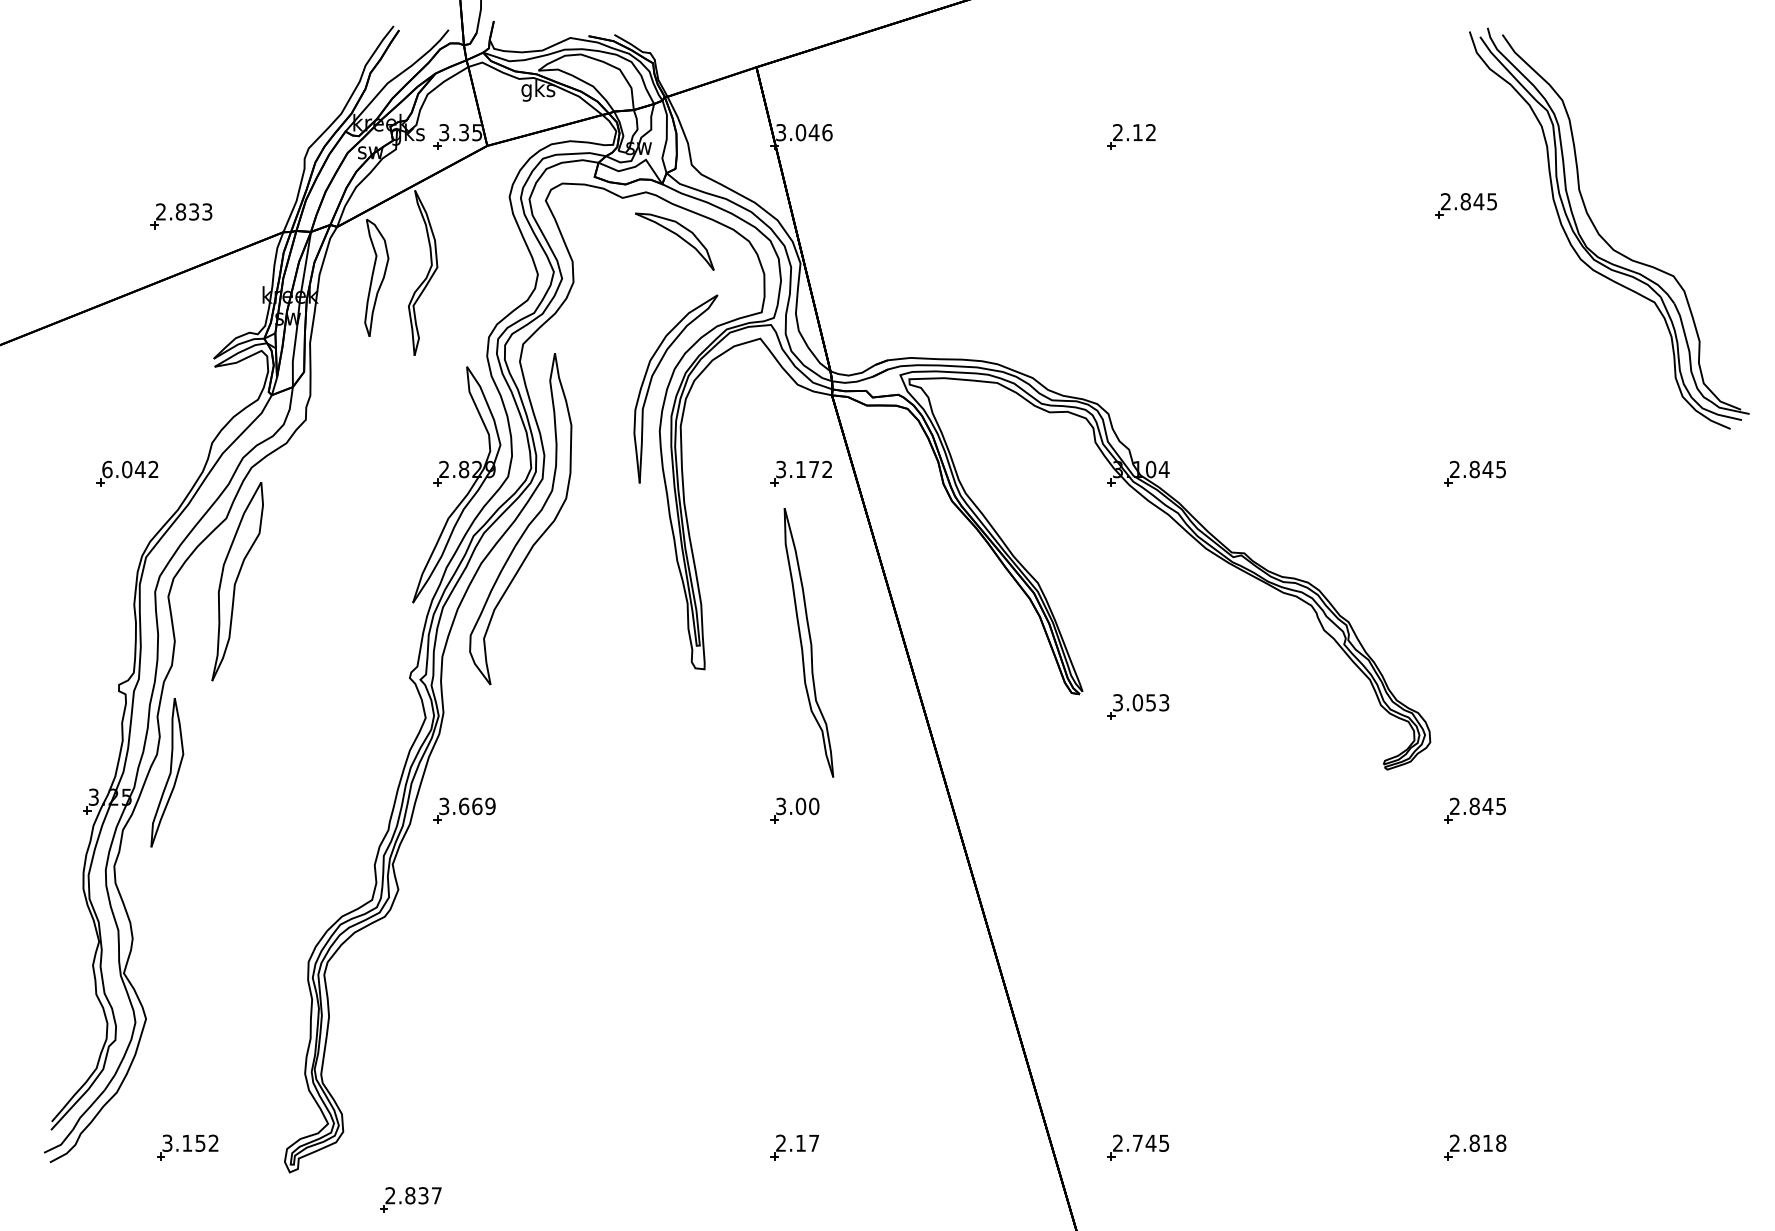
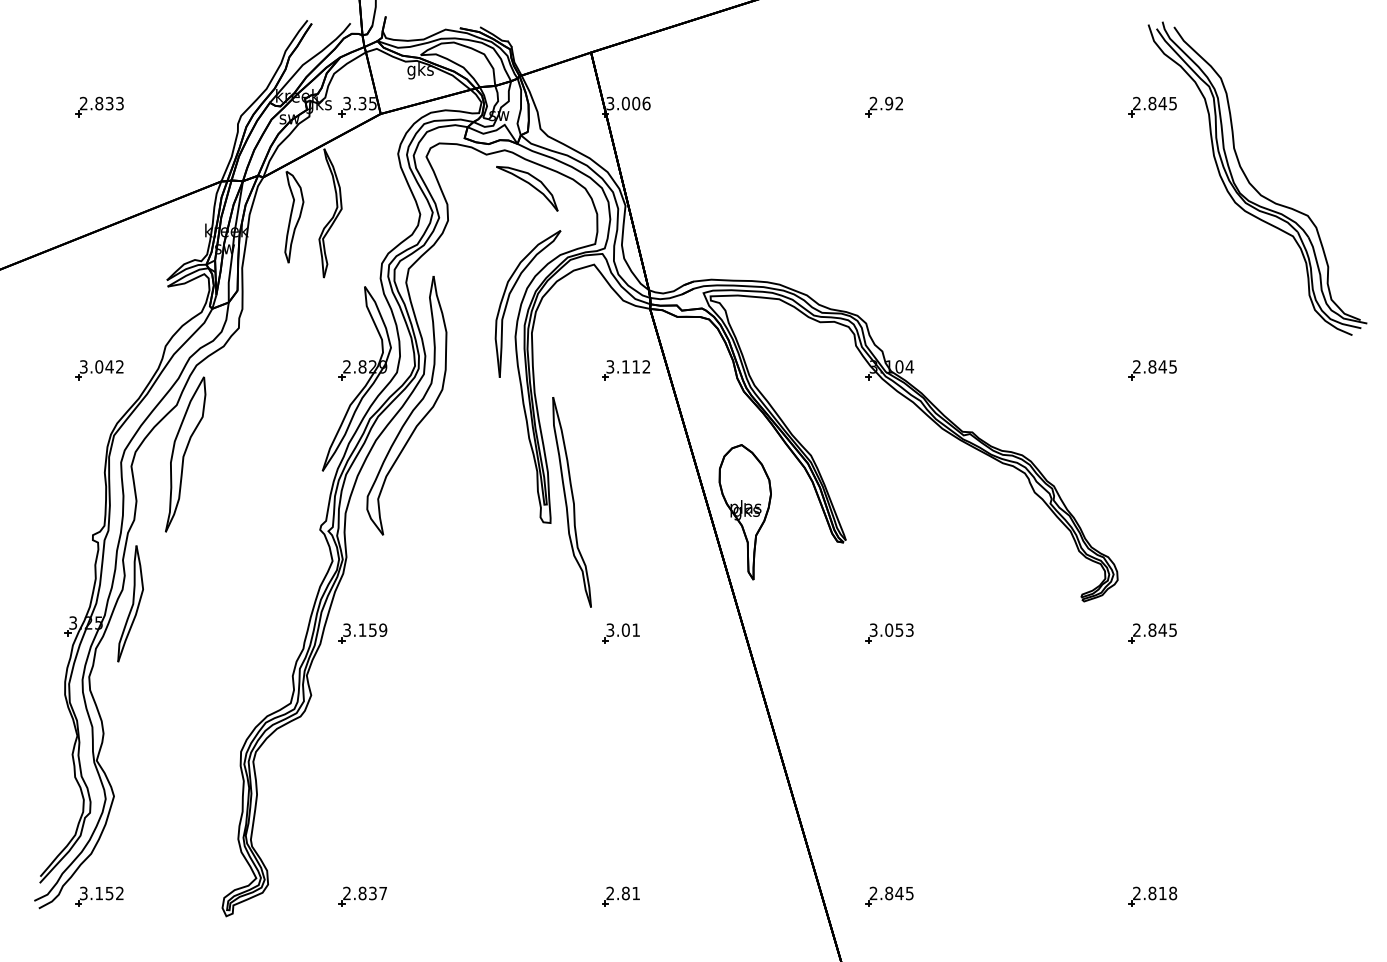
text: (813, 132) -> (635, 103), 3.046 -> 3.006
text: (1138, 132) -> (889, 103), 2.12 -> 2.92
part: (1465, 205) -> (1152, 106), moved
part: (181, 215) -> (99, 106), moved
text: (107, 468) -> (83, 366), 6.042 -> 3.042
text: (813, 468) -> (635, 366), 3.172 -> 3.112
part: (808, 643) -> (571, 502), moved
part: (952, 655) -> (744, 512), added
part: (1138, 706) -> (889, 633), moved
text: (470, 805) -> (367, 629), 3.669 -> 3.159
text: (814, 805) -> (636, 629), 3.00 -> 3.01
text: (806, 1143) -> (630, 893), 2.17 -> 2.81
text: (1138, 1143) -> (889, 893), 2.745 -> 2.845
part: (187, 1147) -> (99, 896), moved
part: (410, 1199) -> (362, 896), moved

